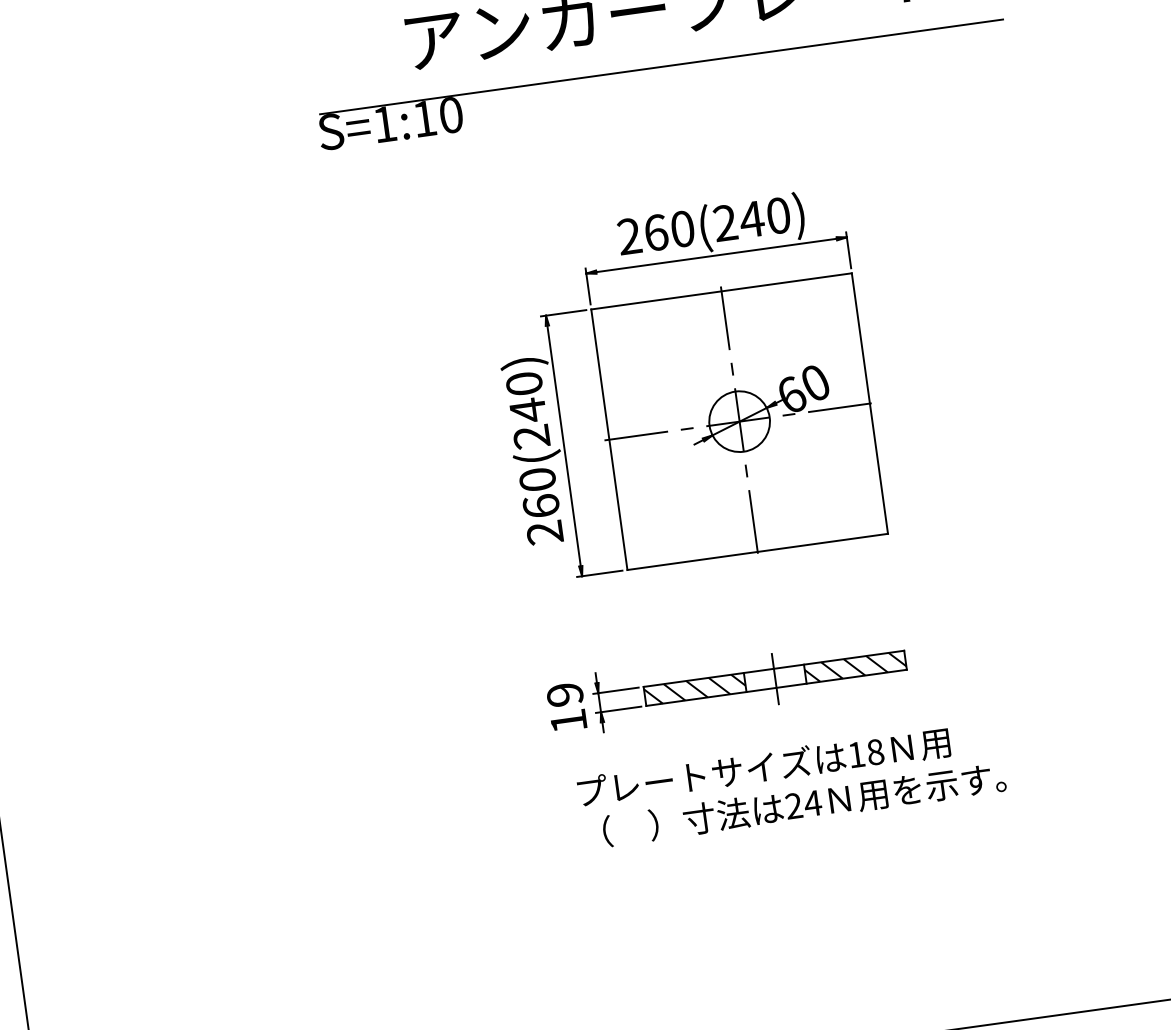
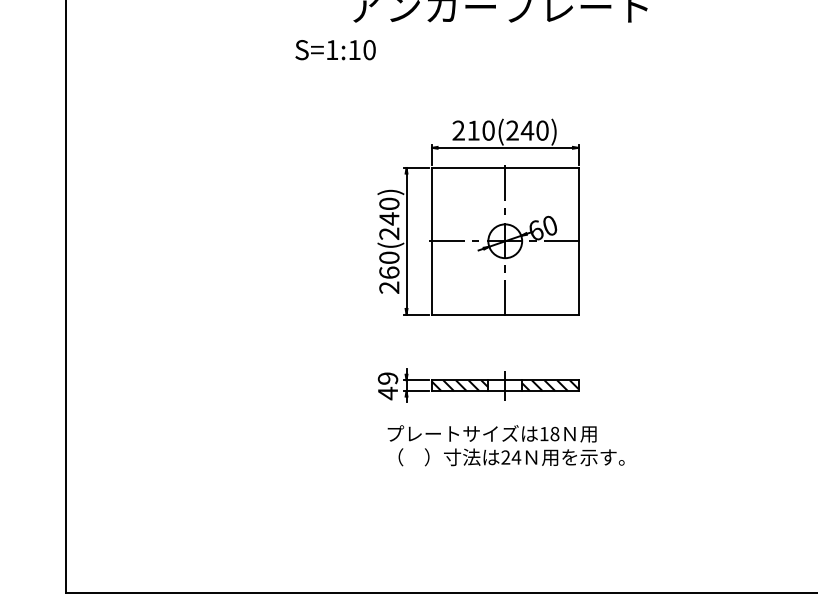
line: (661, 66) -> (489, 39), removed
text: (655, 232) -> (473, 130), 260(240) -> 210(240)
text: (567, 721) -> (387, 393), 19 -> 49

